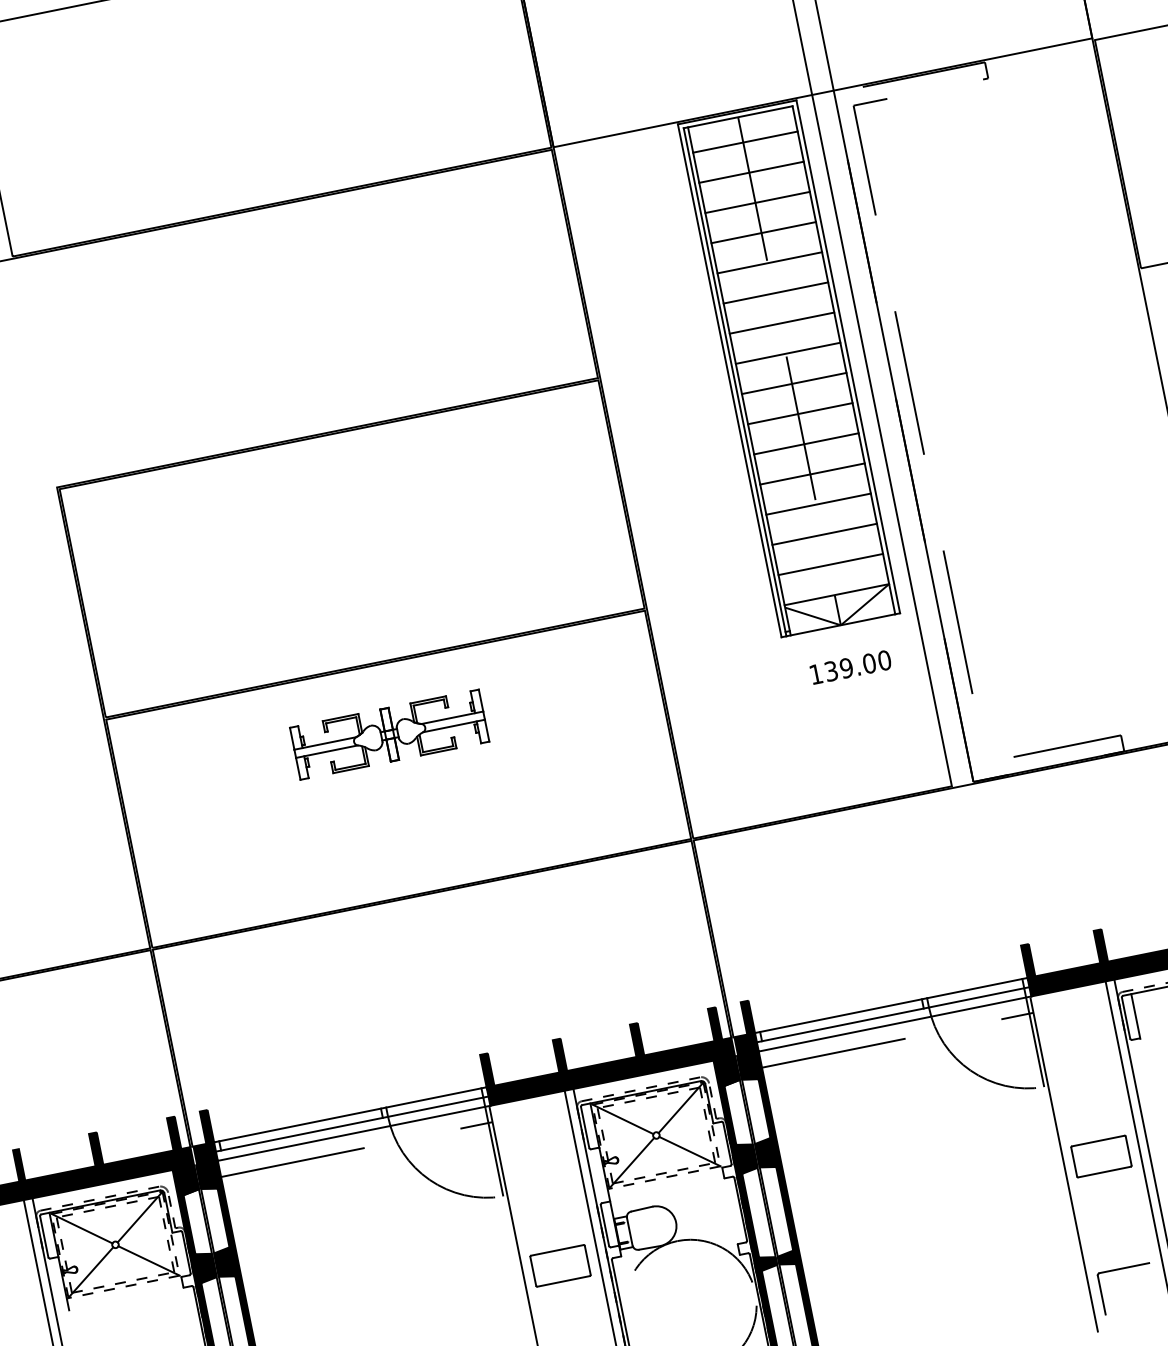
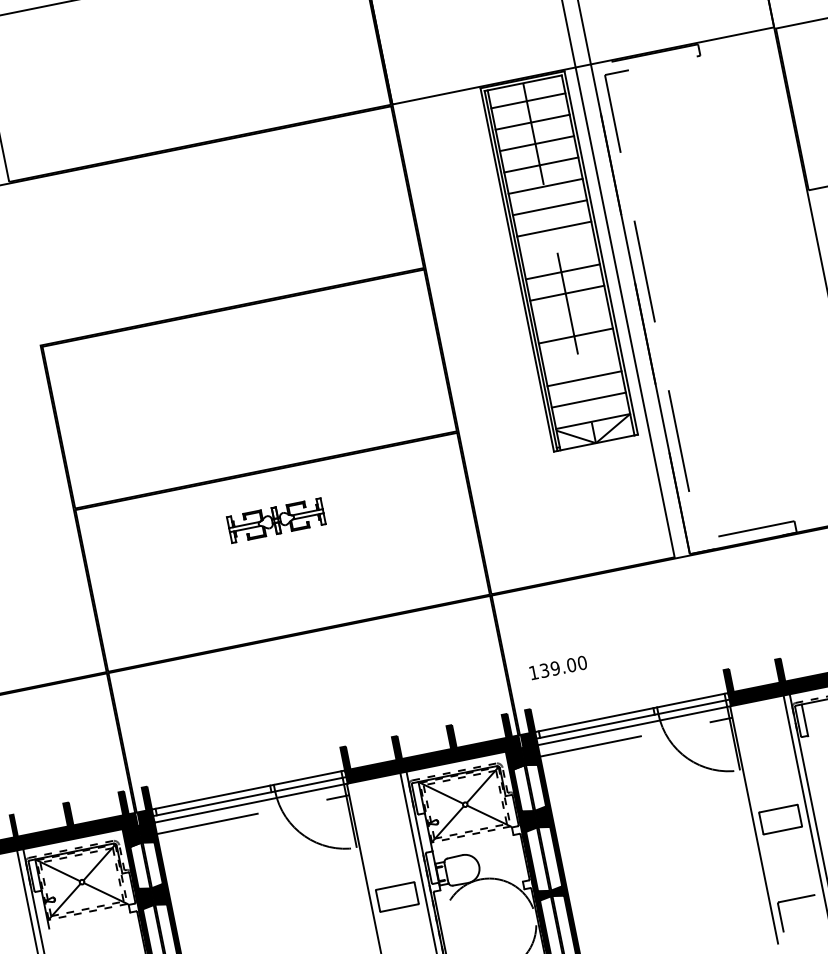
line: (787, 352) -> (558, 249), removed
line: (806, 443) -> (571, 314), removed
line: (818, 503) -> (580, 356), removed
text: (850, 667) -> (558, 667), moved
part: (389, 734) -> (276, 520), size x0.7

